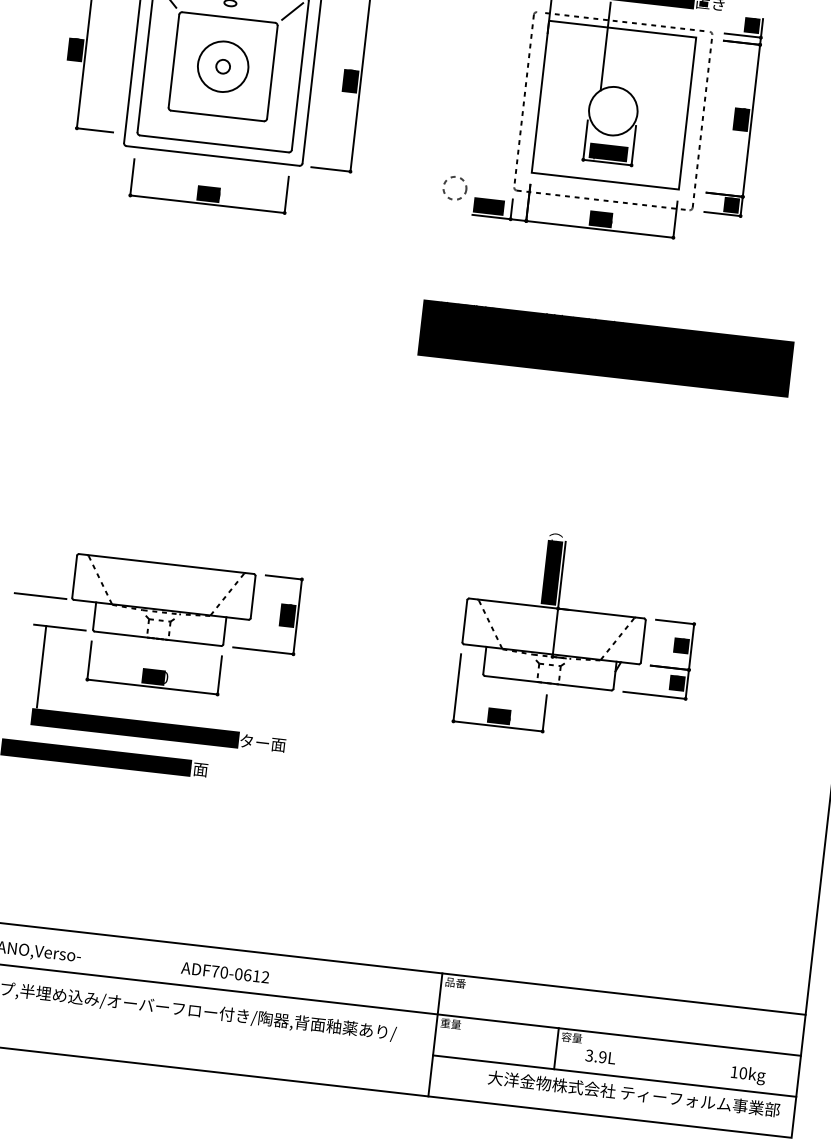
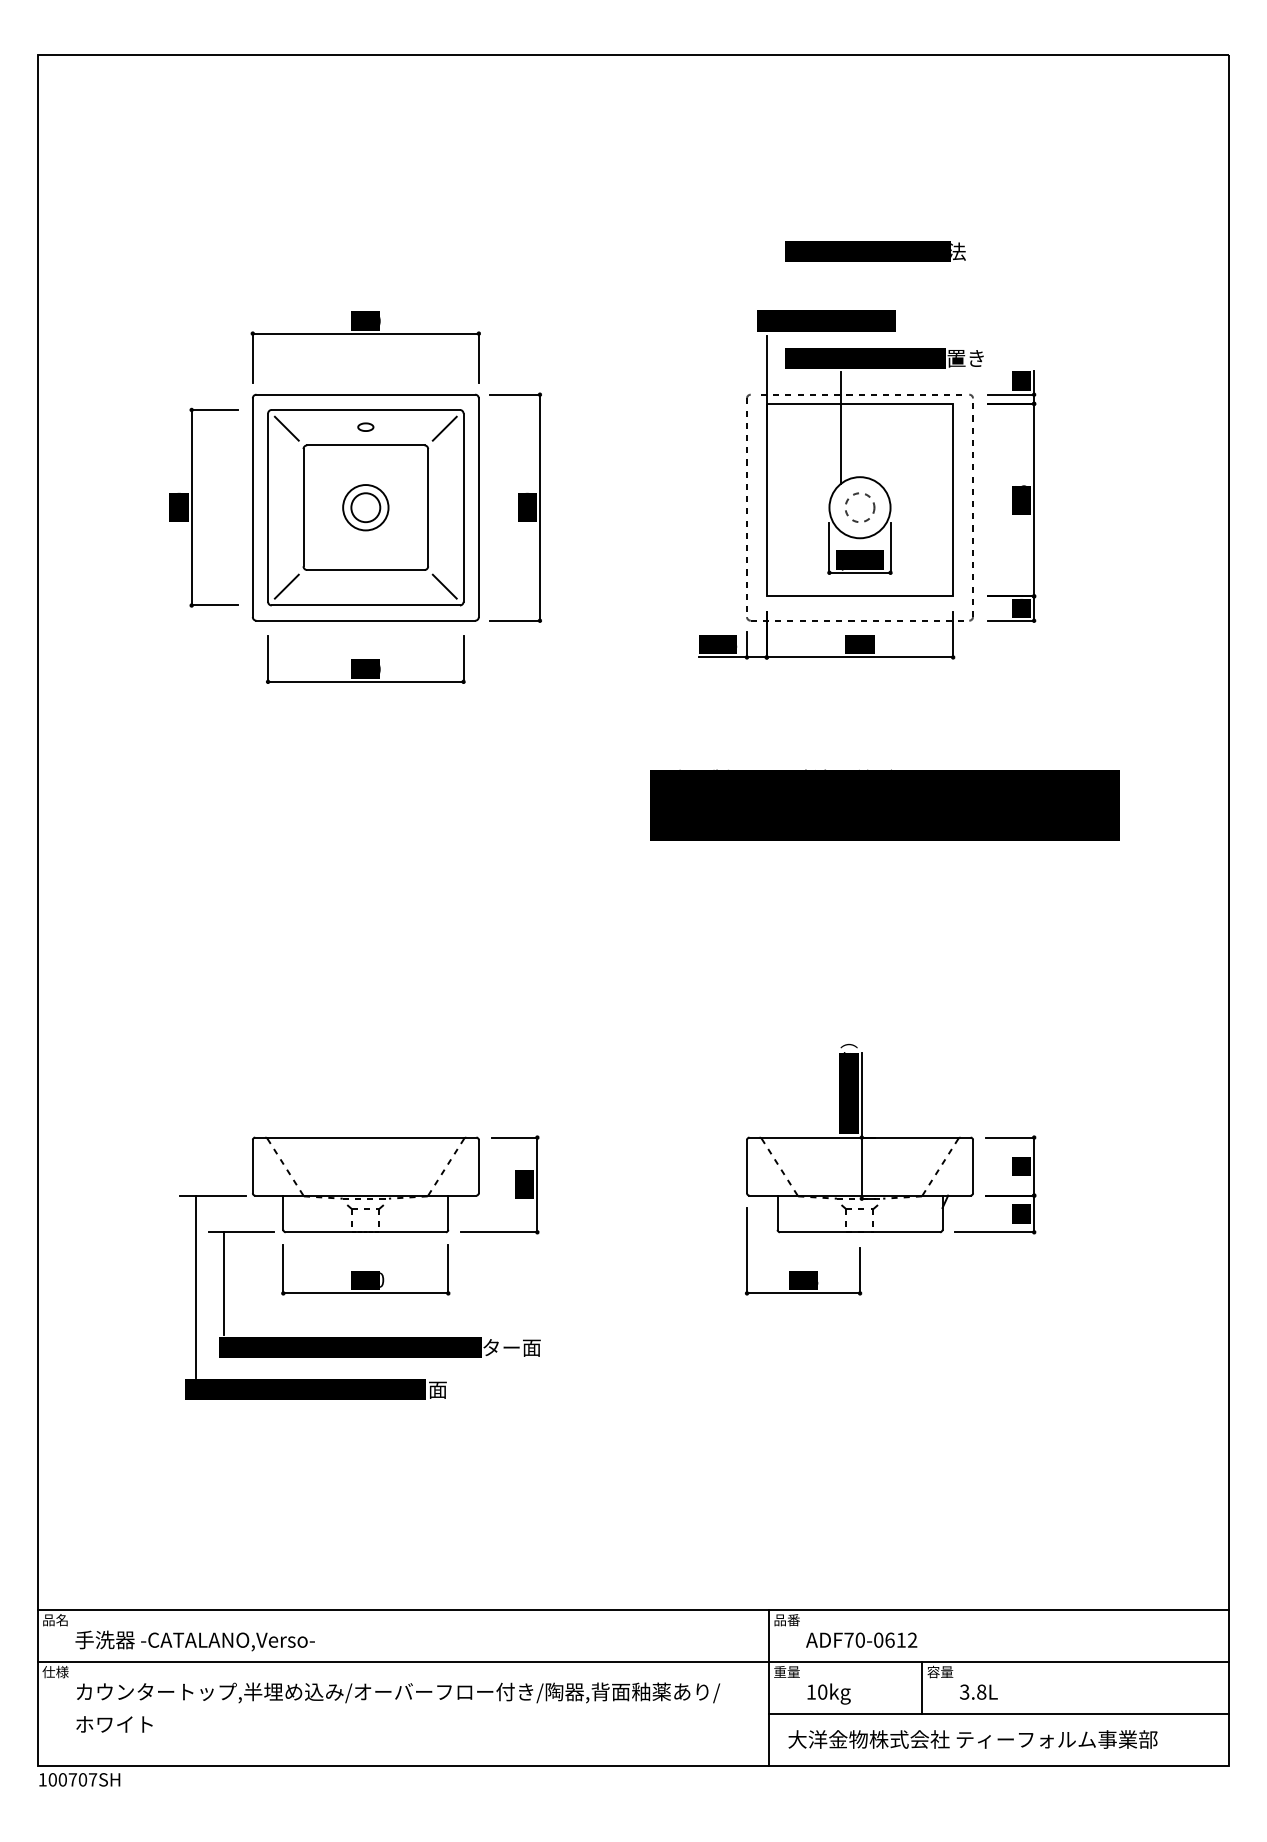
circle: (222, 66) -> (365, 507), size x0.71
circle: (222, 66) -> (365, 507), size x1.67
line: (153, 121) -> (286, 586), added
line: (278, 136) -> (444, 586), added
circle: (455, 188) -> (860, 507), moved
line: (18, 666) -> (195, 1286), added
text: (225, 972) -> (861, 1639), moved
text: (602, 1056) -> (981, 1691), 3.9L -> 3.8L
text: (747, 1074) -> (828, 1693), moved
text: (633, 1093) -> (972, 1739), moved

